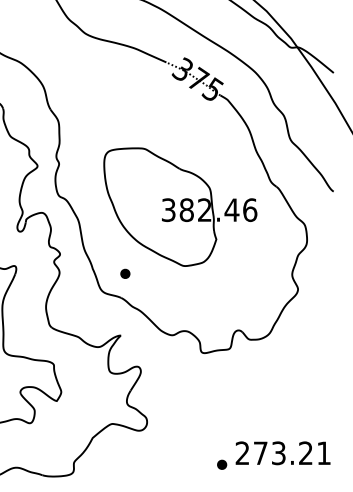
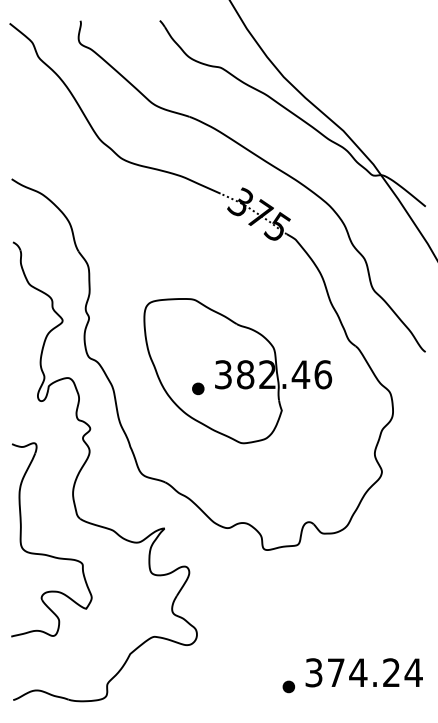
part: (125, 273) -> (198, 388), moved
text: (283, 453) -> (363, 672), 273.21 -> 374.24

